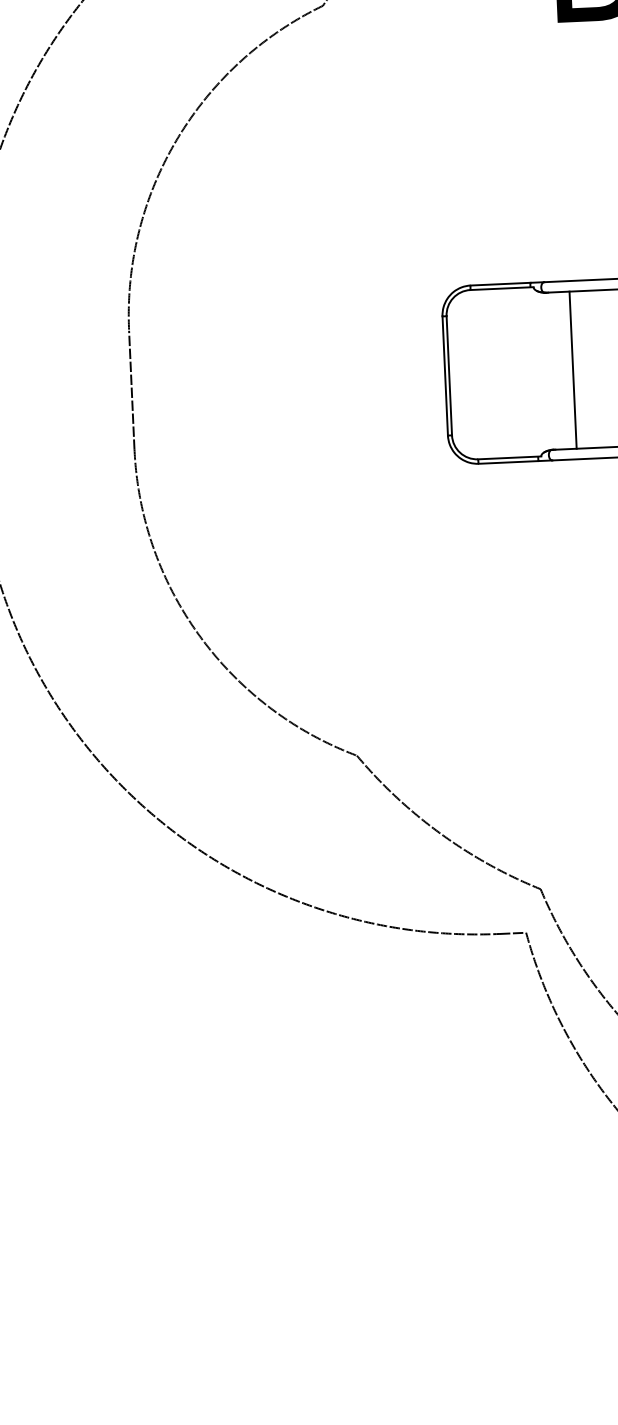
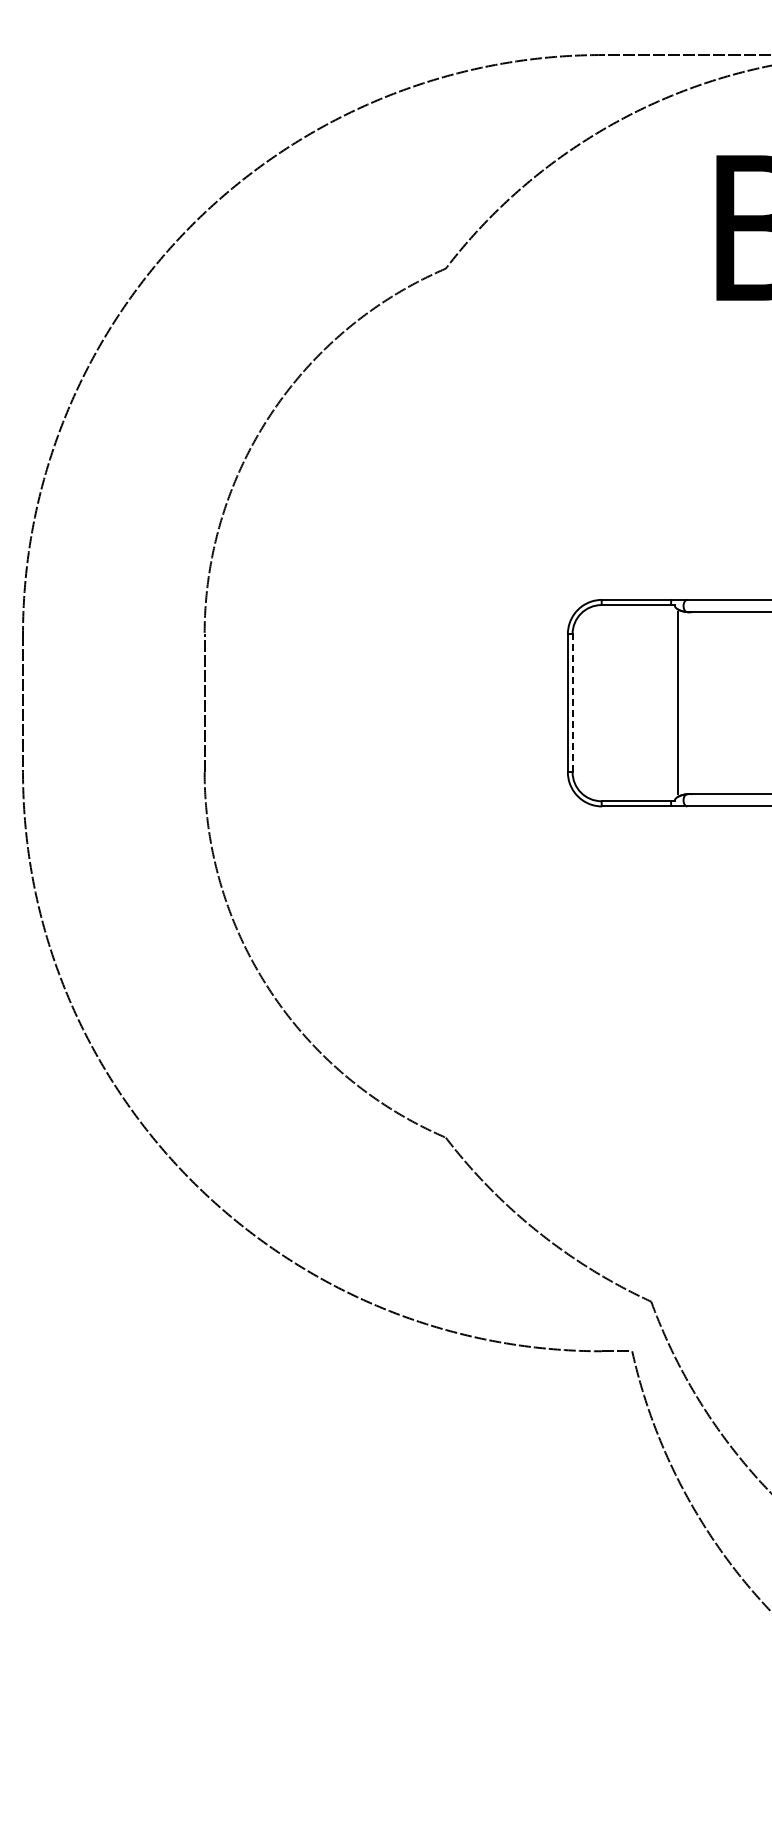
line: (573, 370) -> (678, 703), moved
line: (449, 375) -> (572, 702), solid -> dashed

